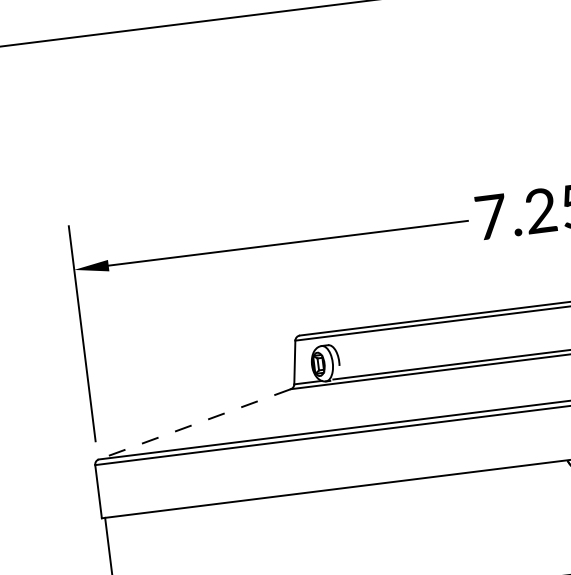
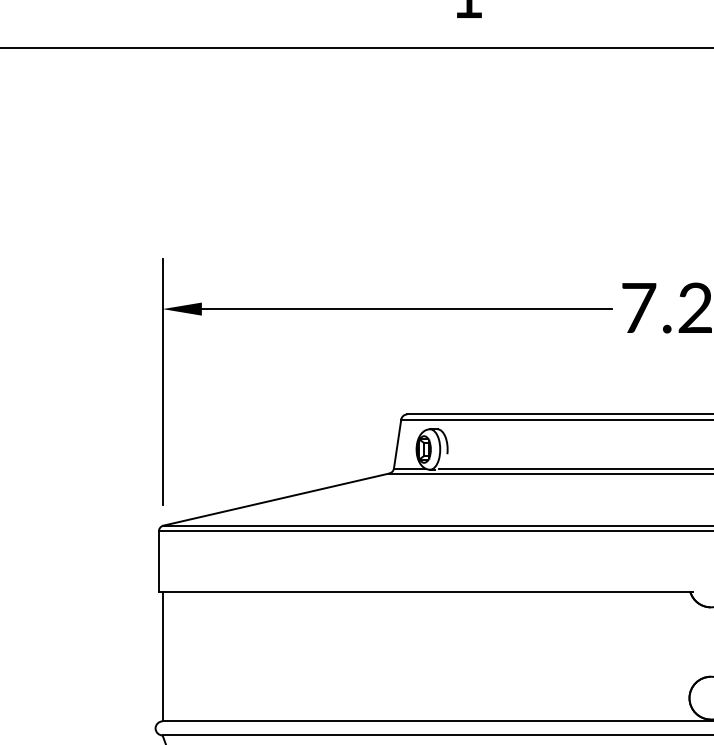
line: (194, 424) -> (276, 499), dashed -> solid

